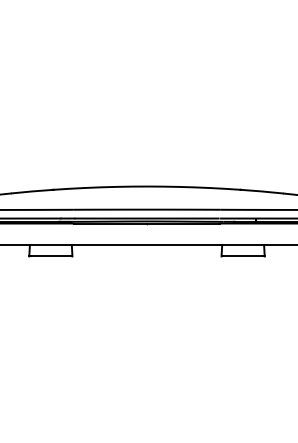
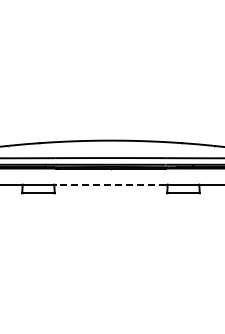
line: (146, 244) -> (110, 184), solid -> dashed

